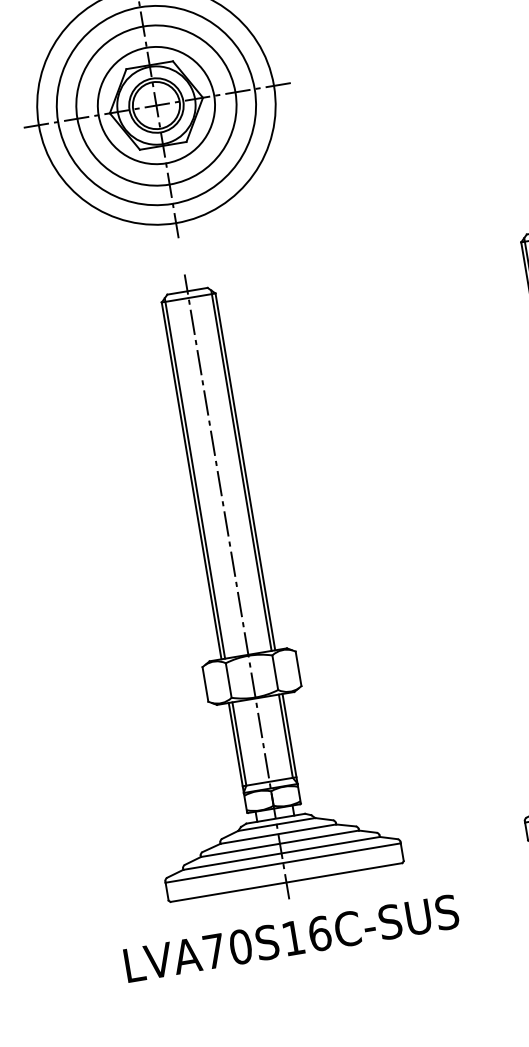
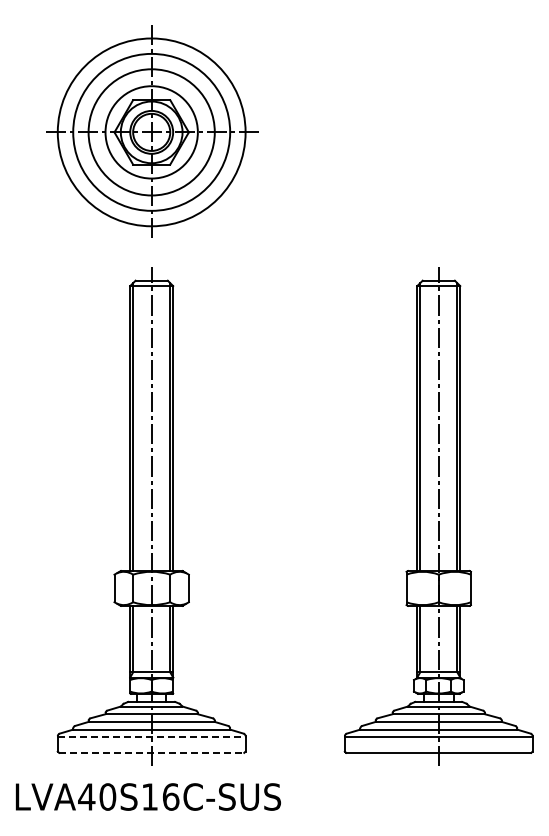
line: (282, 863) -> (151, 737), solid -> dashed
line: (286, 882) -> (151, 752), solid -> dashed
text: (213, 950) -> (86, 796), LVA70S16C-SUS -> LVA40S16C-SUS

